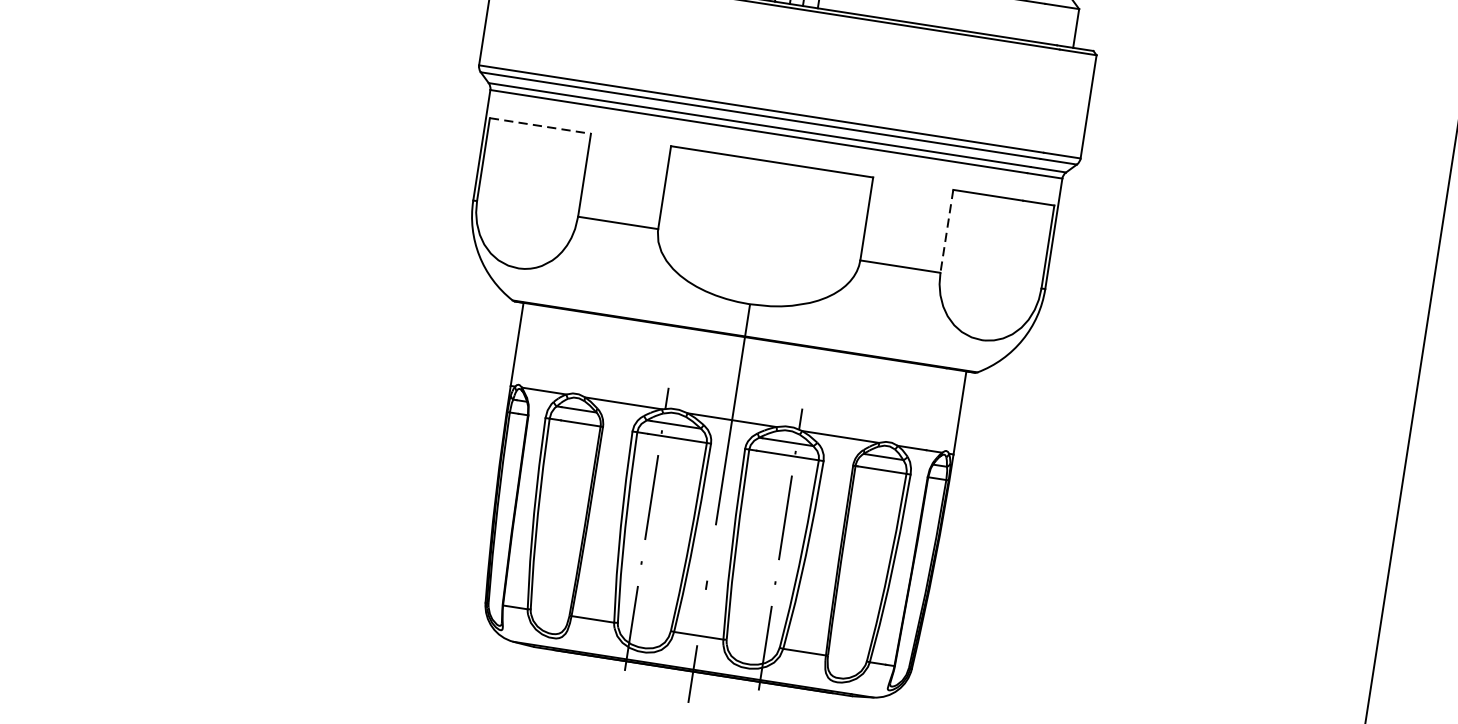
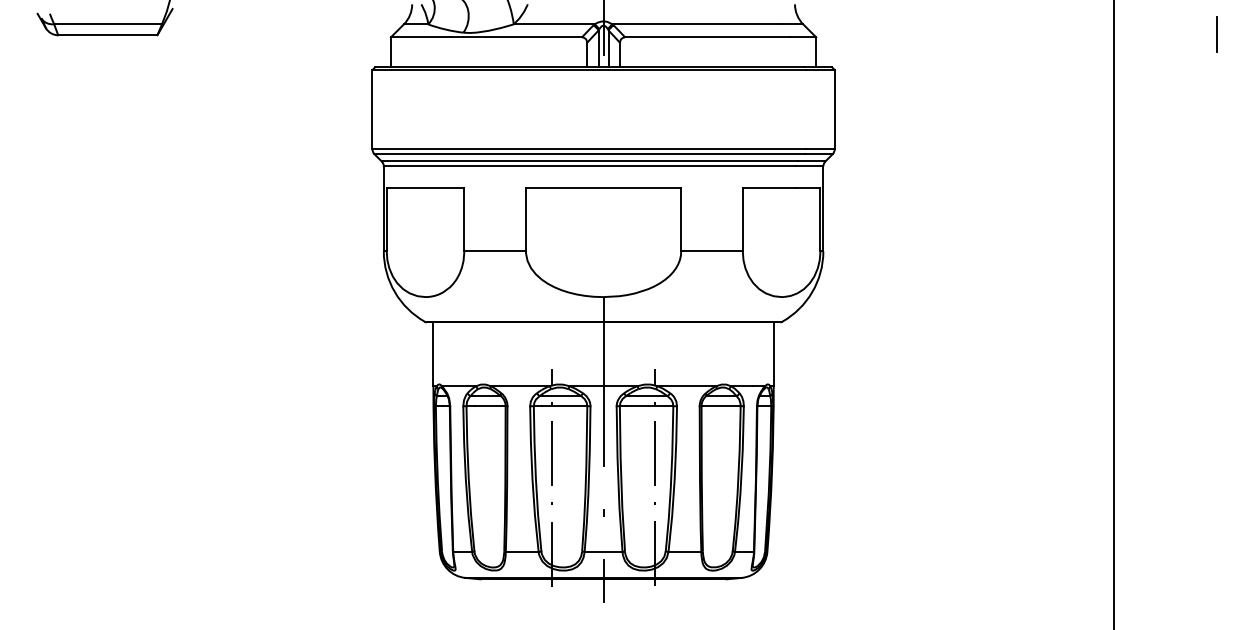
line: (540, 125) -> (425, 187), dashed -> solid
line: (946, 231) -> (742, 219), dashed -> solid

